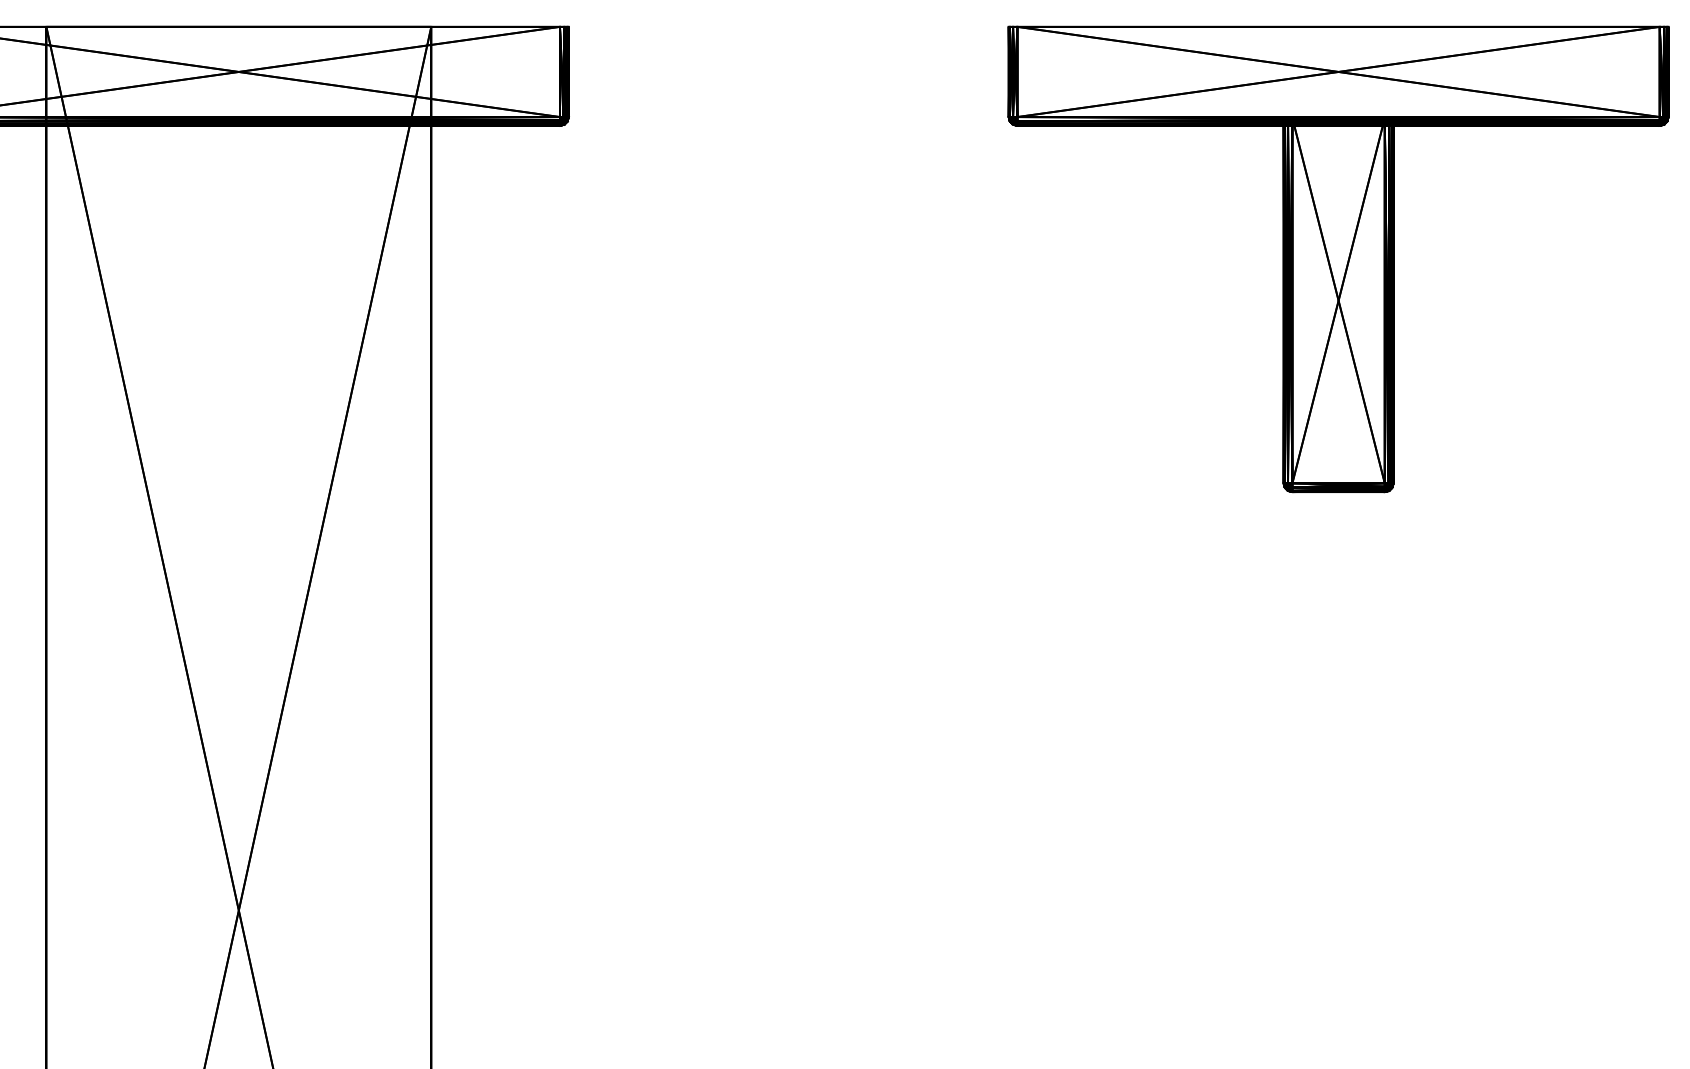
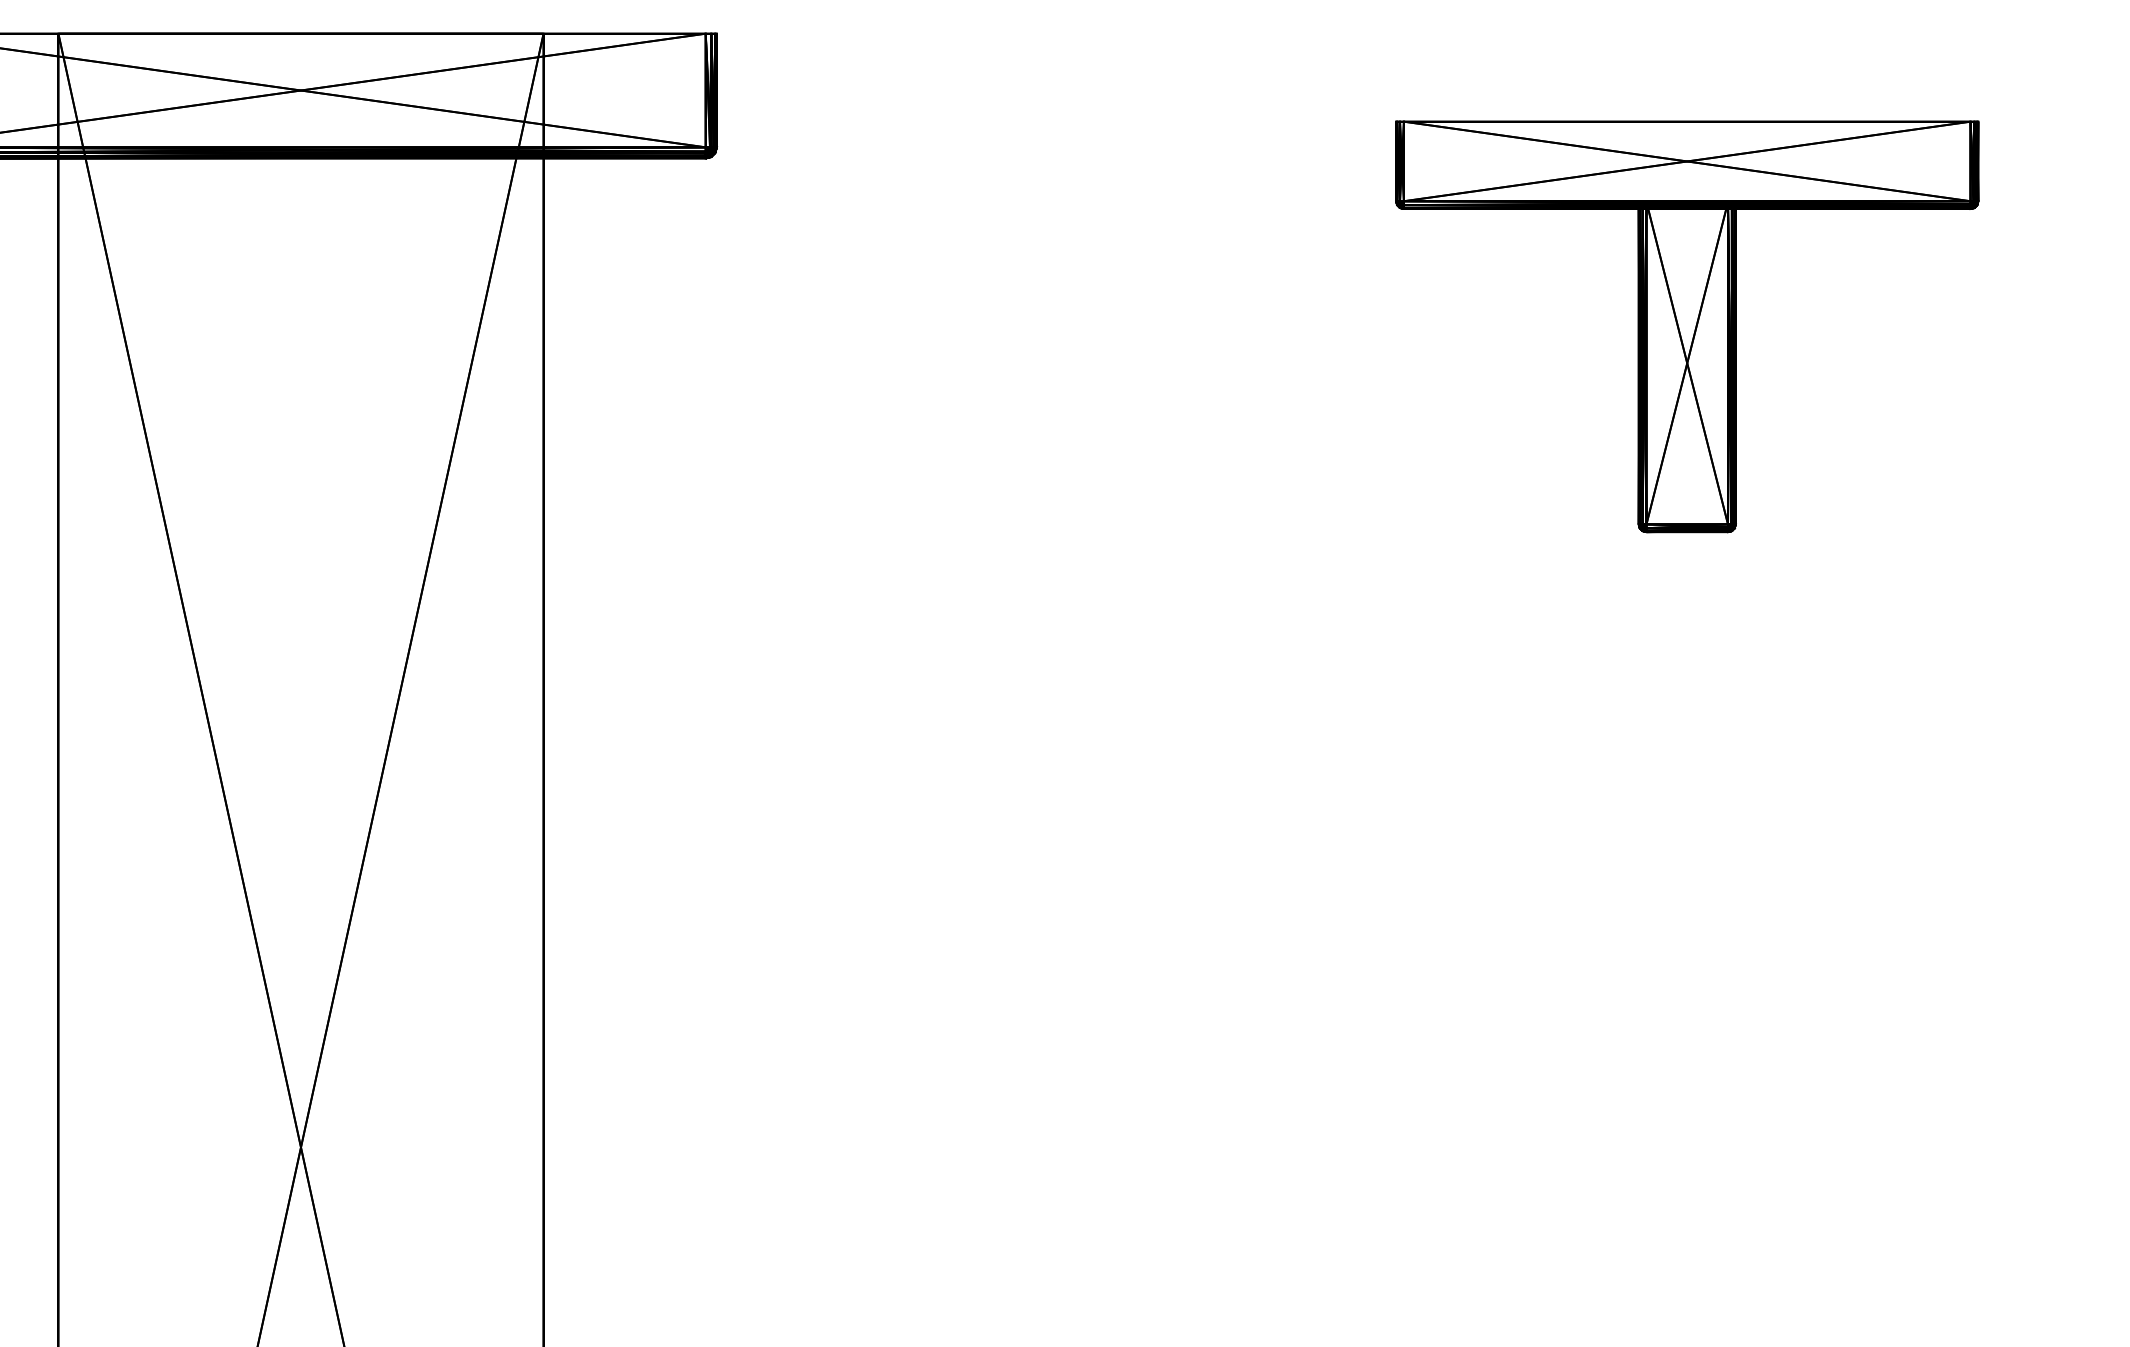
part: (1338, 259) -> (1687, 326), size x0.7

